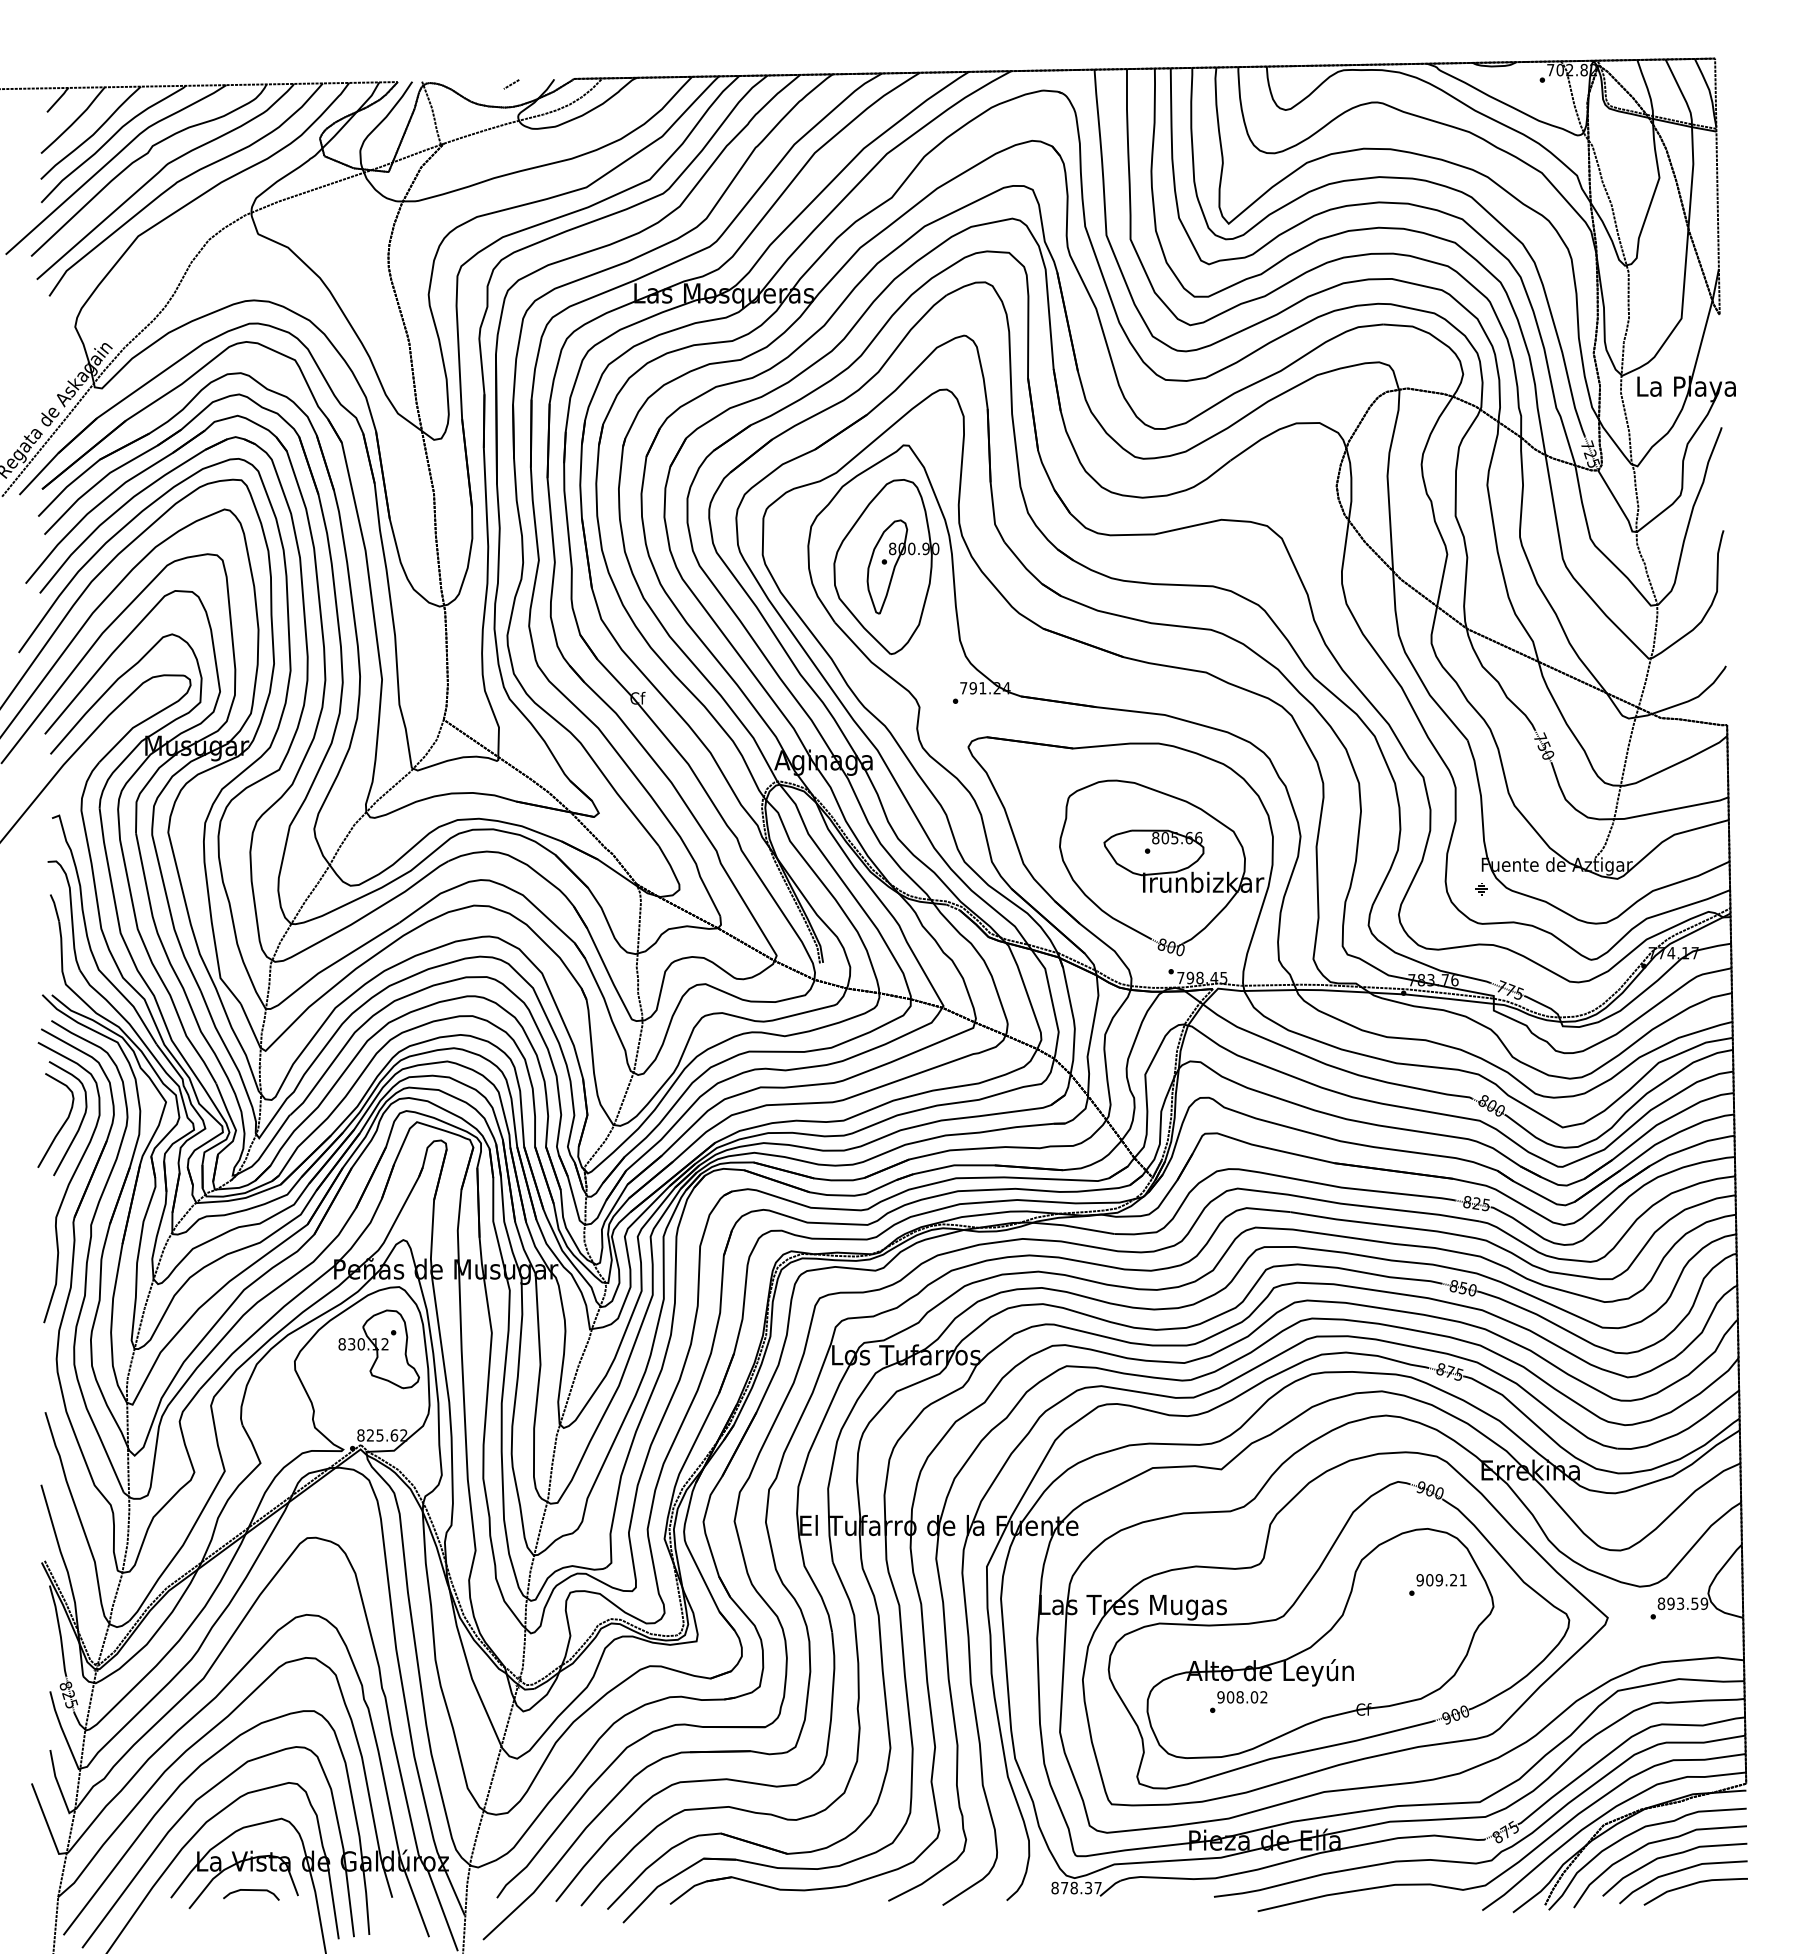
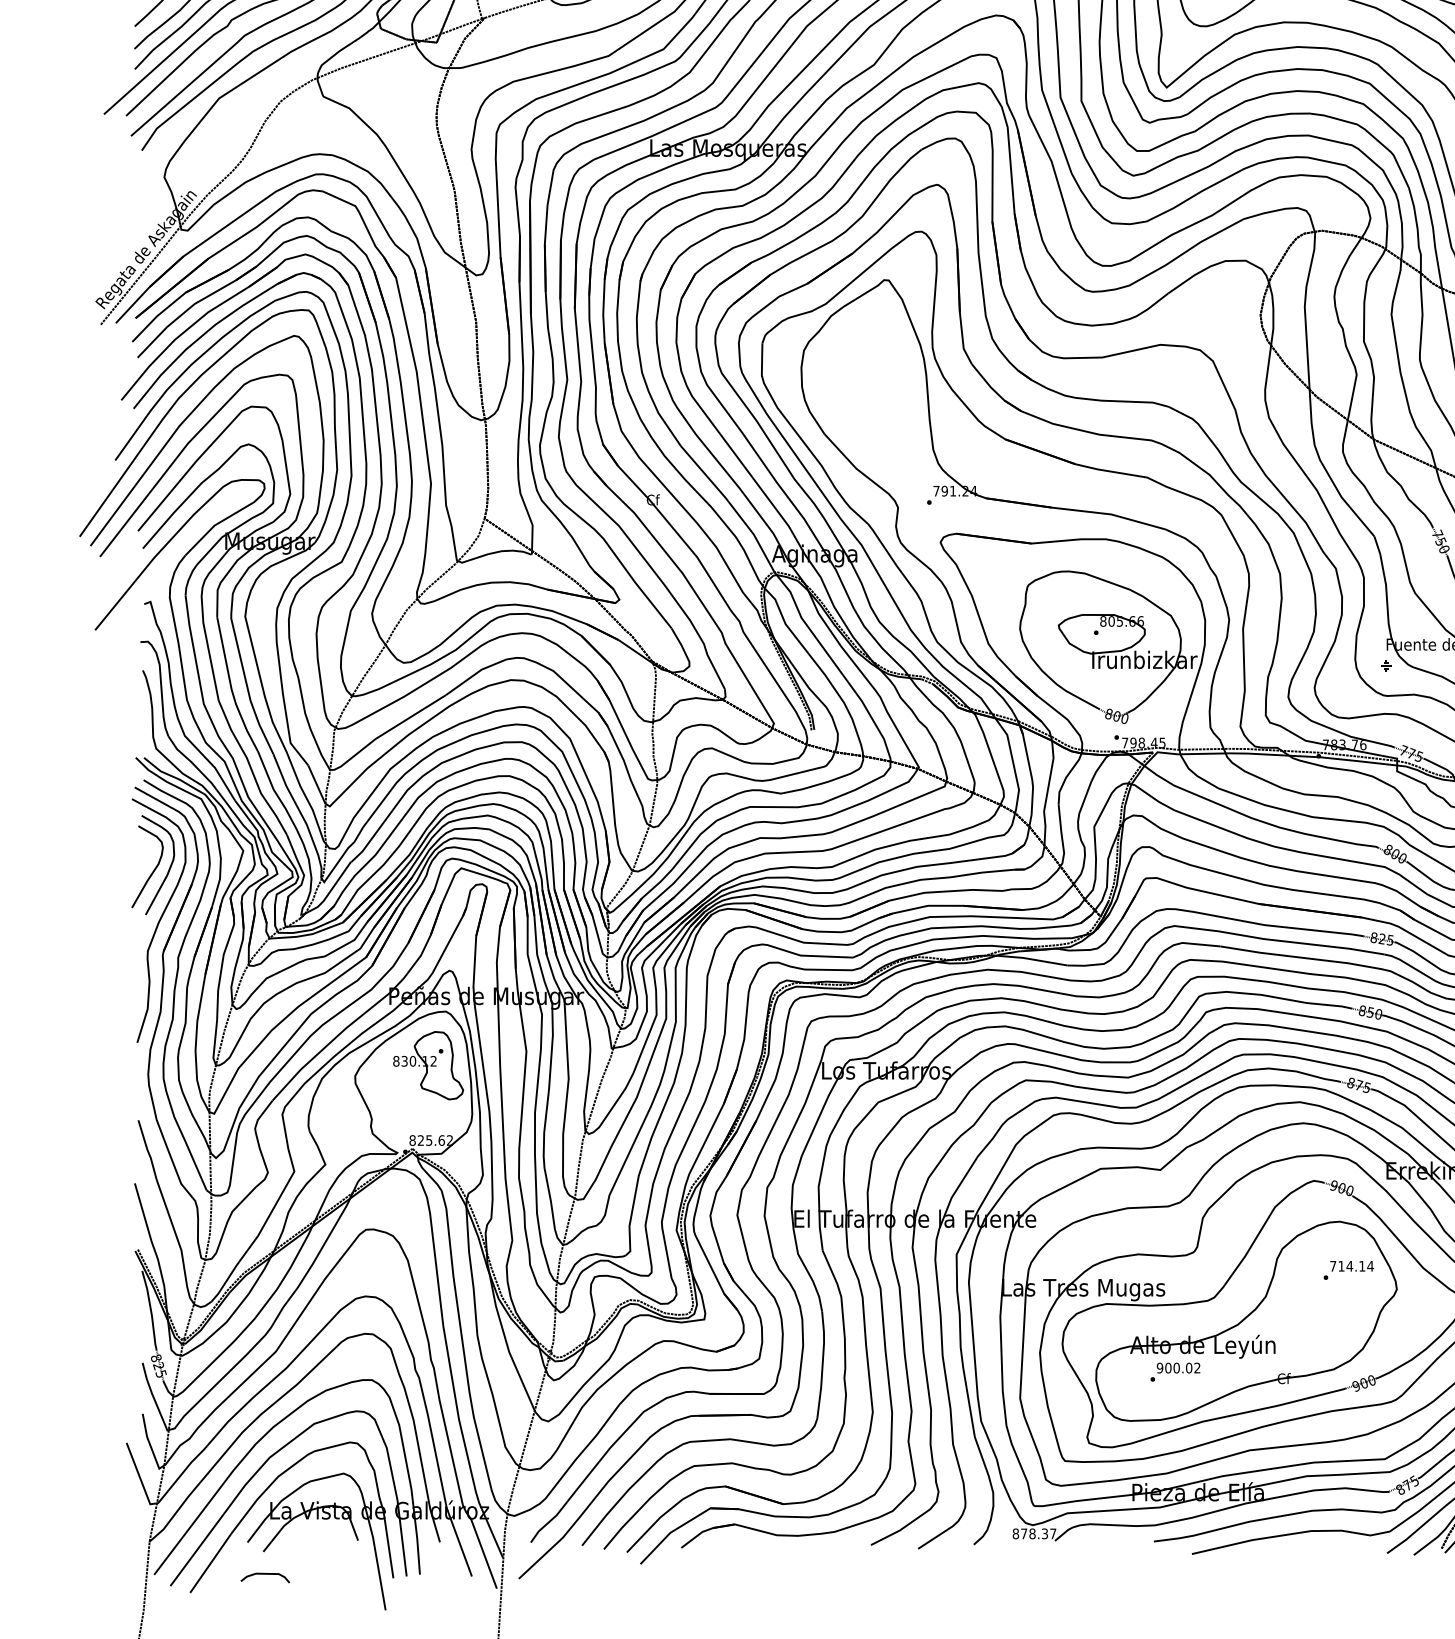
part: (886, 566) -> (869, 385), removed
text: (1441, 1580) -> (1351, 1266), 909.21 -> 714.14
text: (1239, 1697) -> (1176, 1368), 908.02 -> 900.02
curve: (251, 1890) -> (265, 1574), moved

